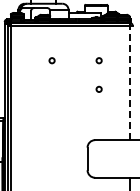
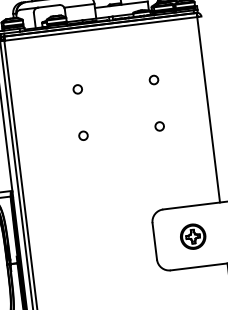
line: (130, 82) -> (209, 109), dashed -> solid
circle: (51, 88) -> (82, 134), added
part: (110, 158) -> (191, 236), added

